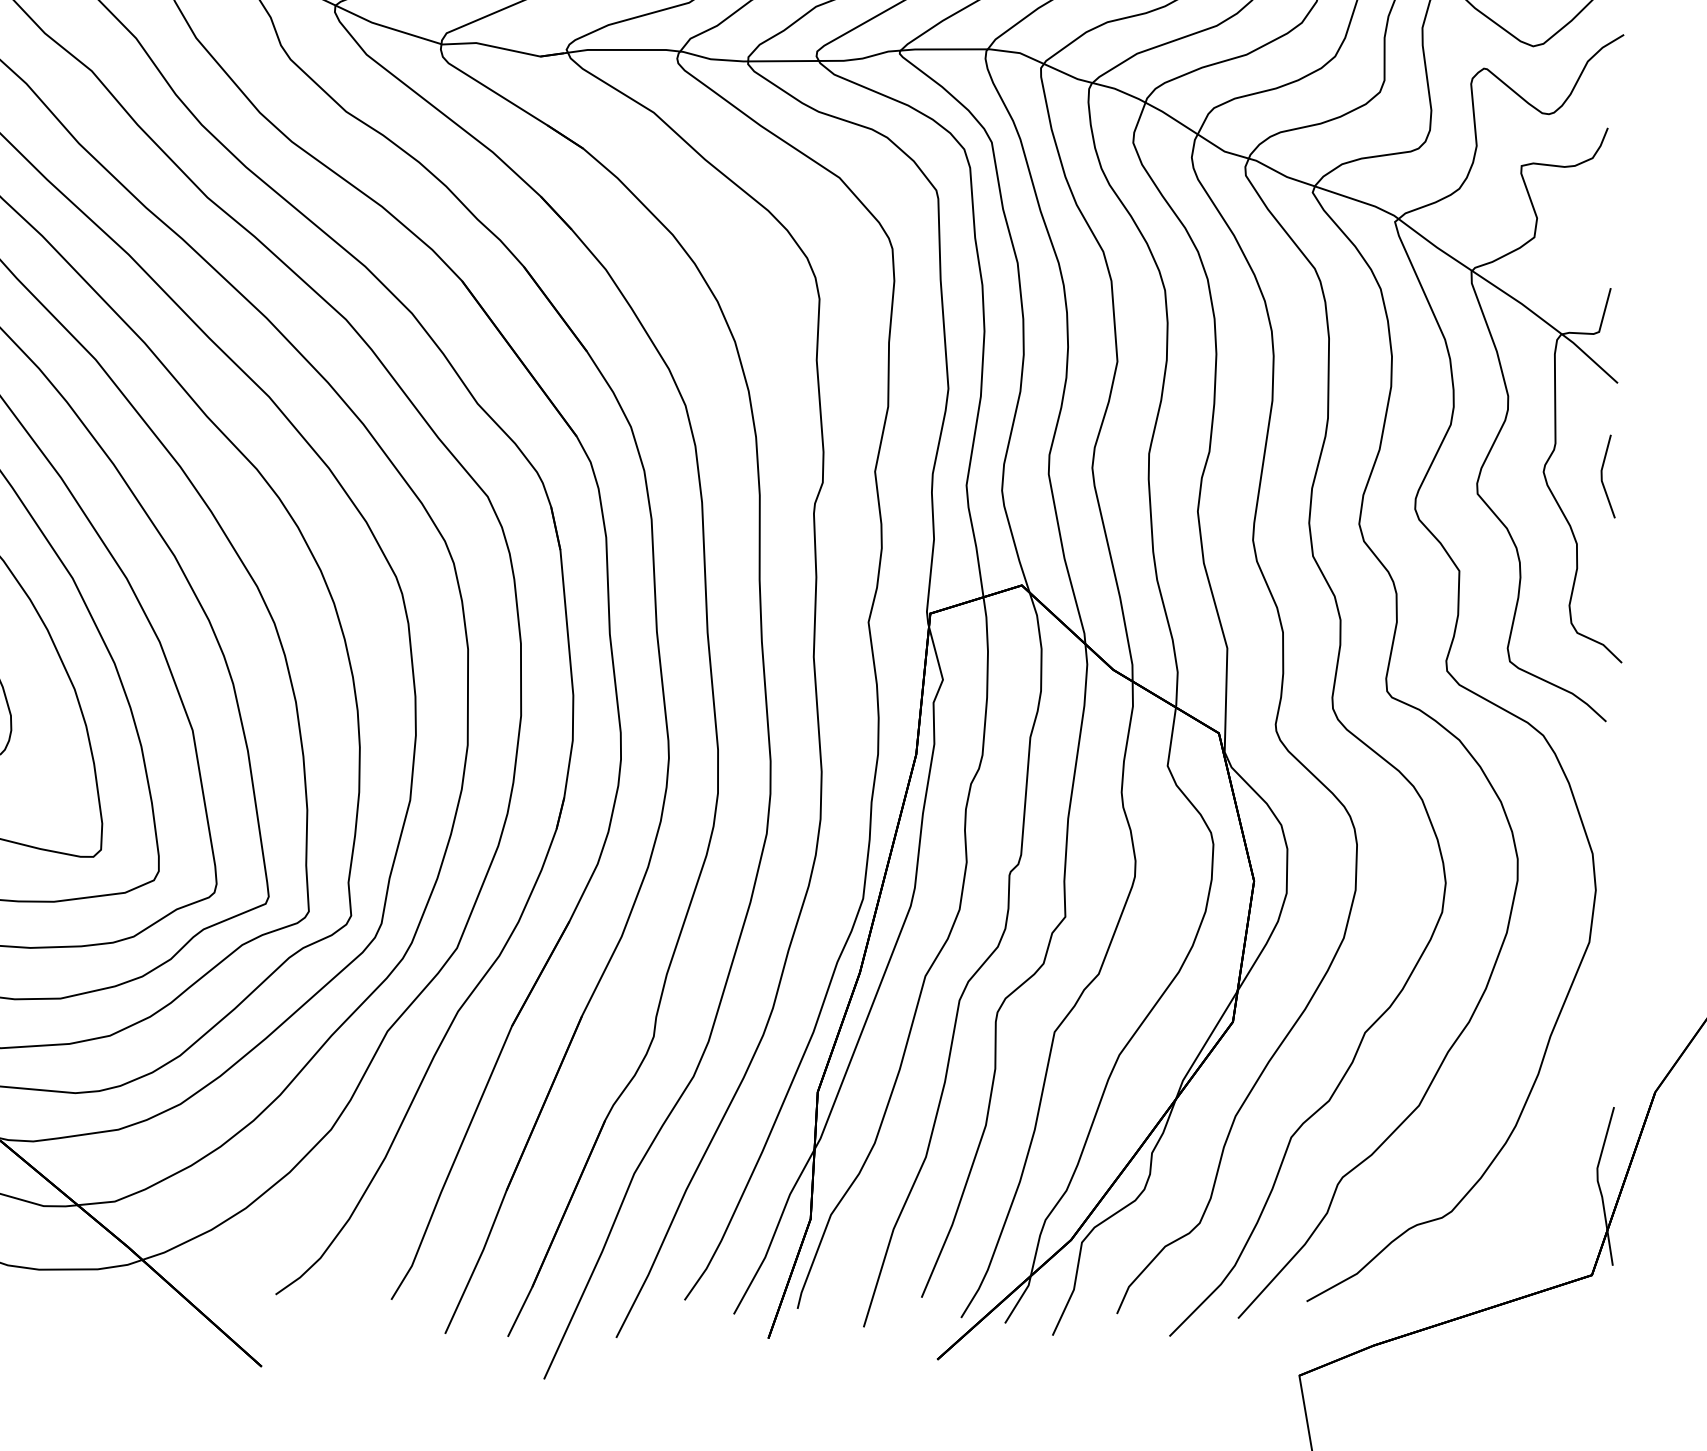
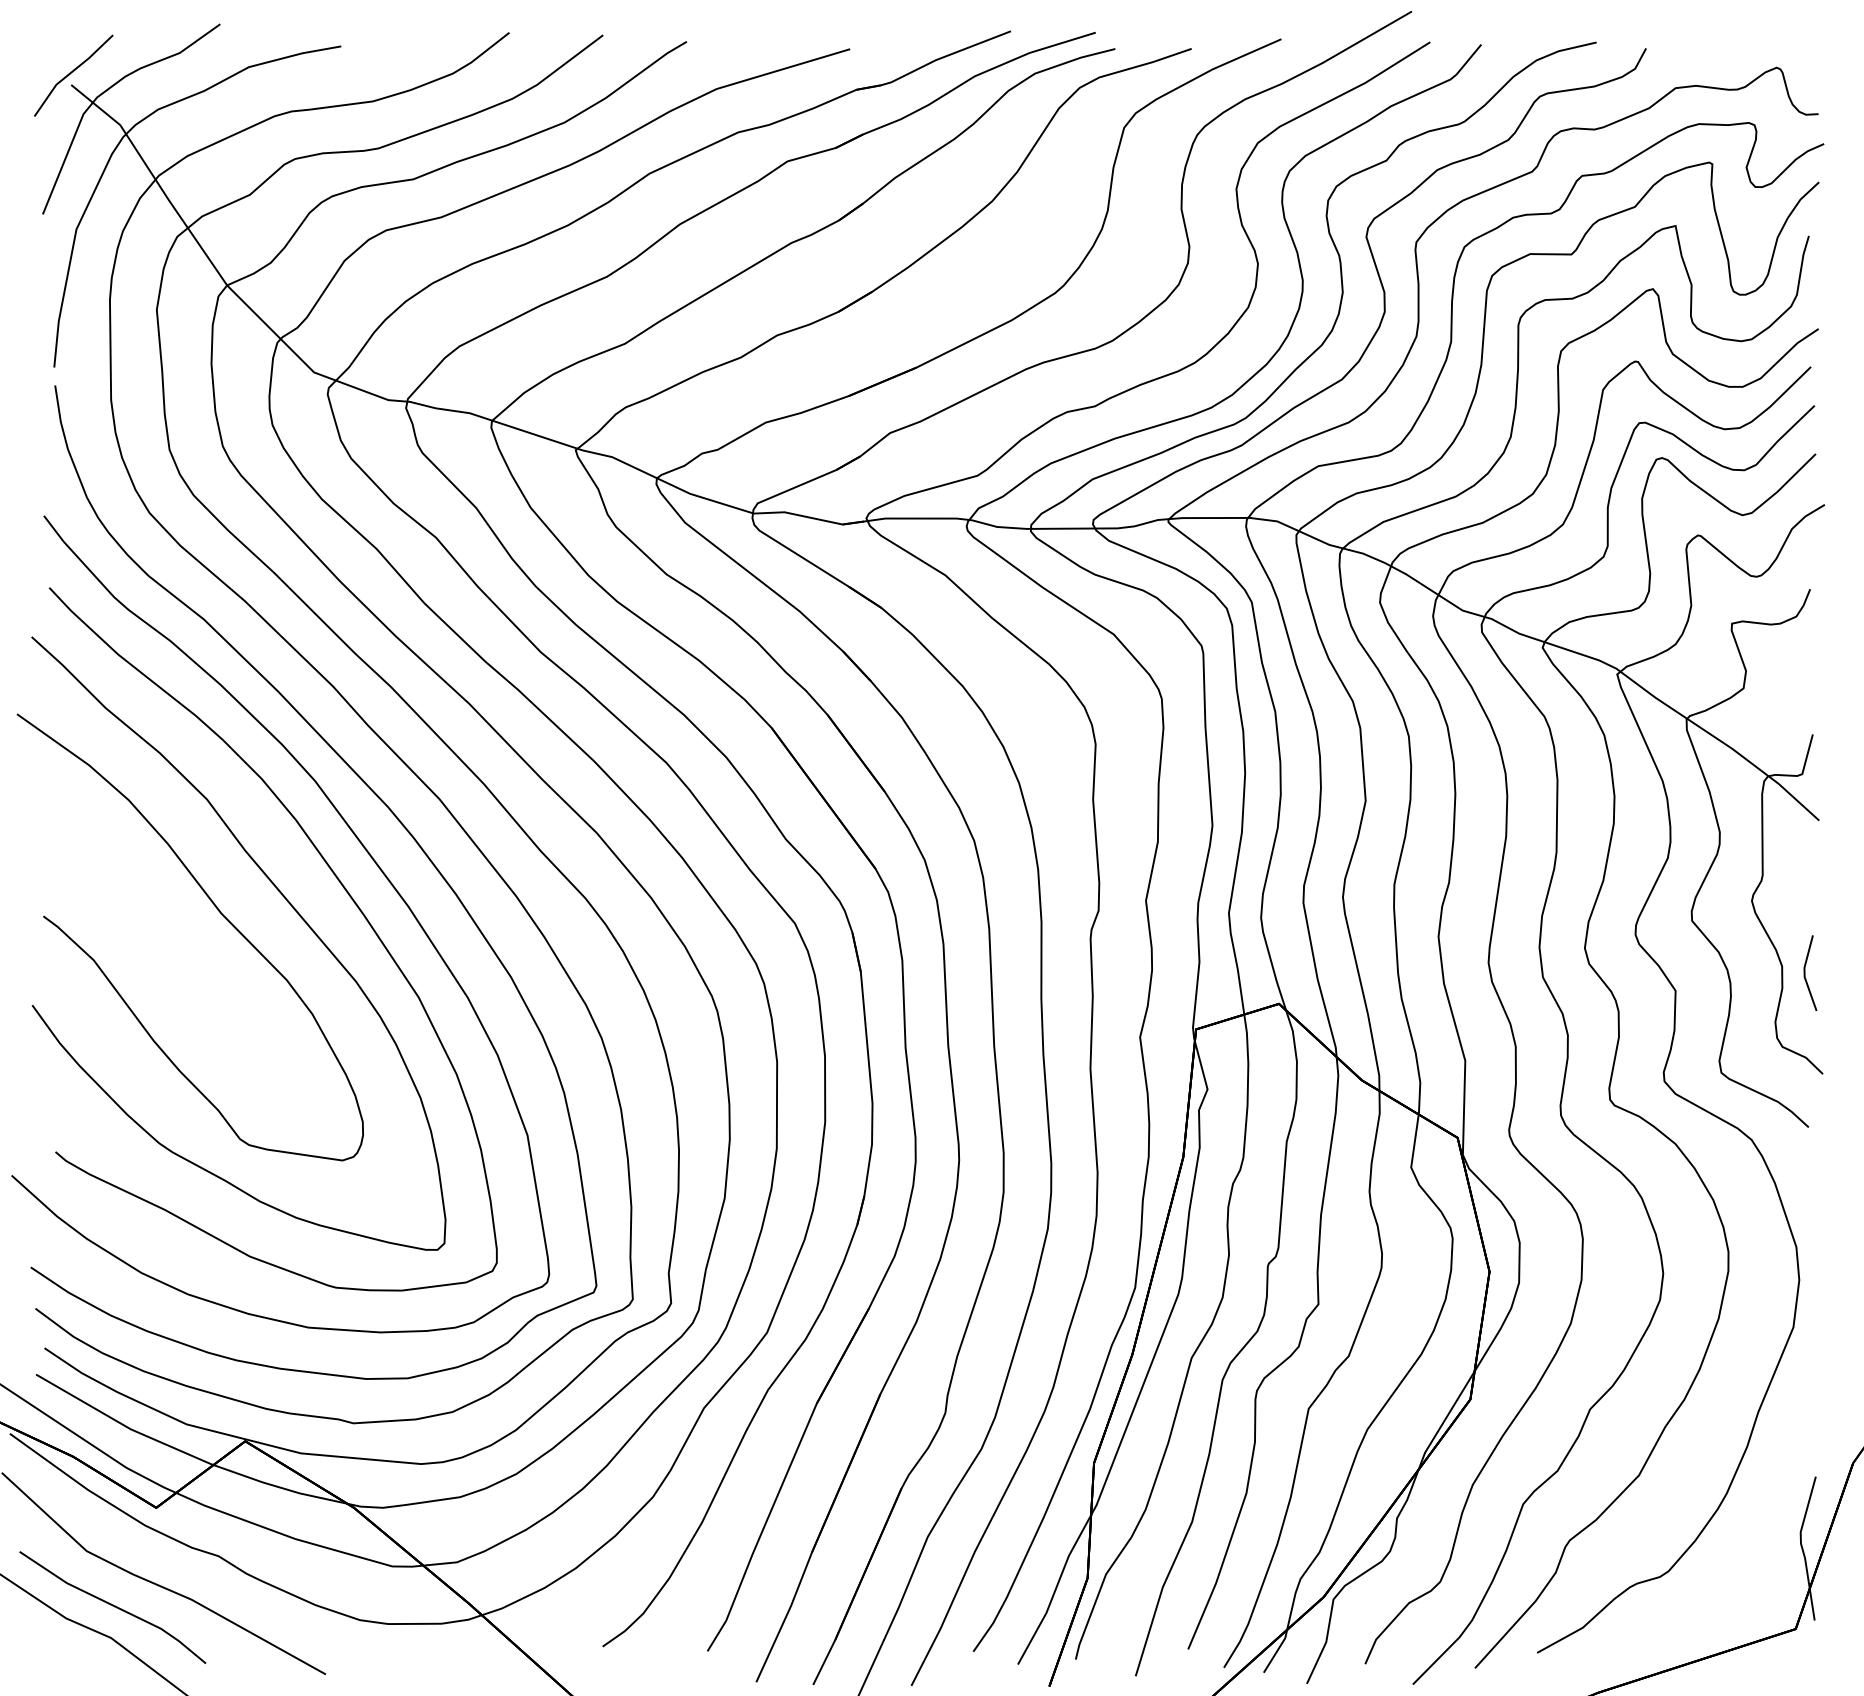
part: (1608, 475) -> (1810, 972), moved

